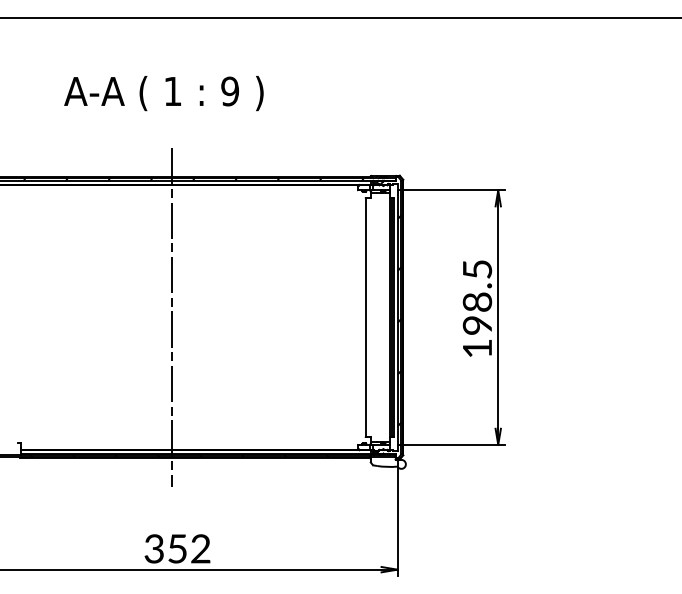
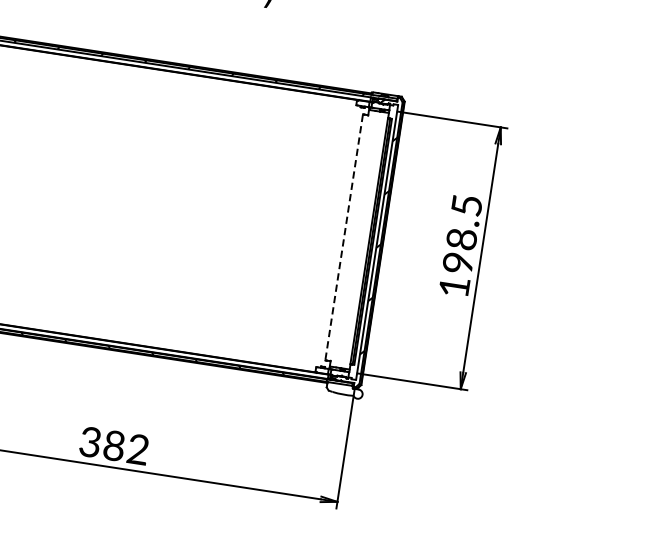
line: (172, 317) -> (145, 206), removed
line: (365, 318) -> (343, 238), solid -> dashed
text: (177, 548) -> (114, 445), 352 -> 382

